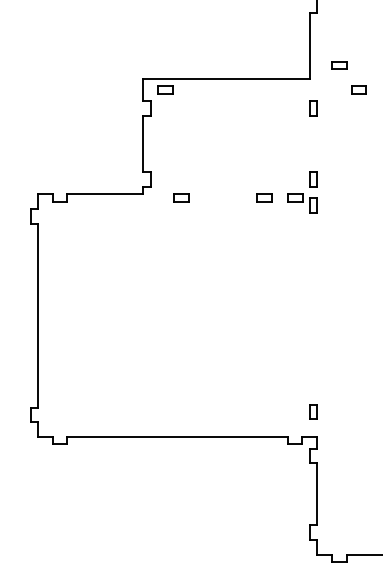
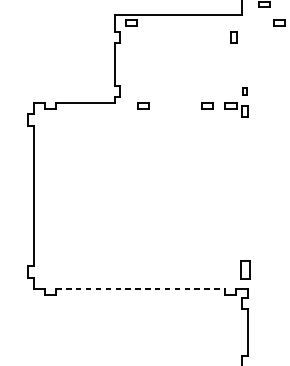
part: (313, 108) -> (234, 37), moved
part: (313, 179) -> (244, 91), size x0.6
part: (313, 411) -> (244, 269), size x1.6
line: (178, 436) -> (141, 288), solid -> dashed

